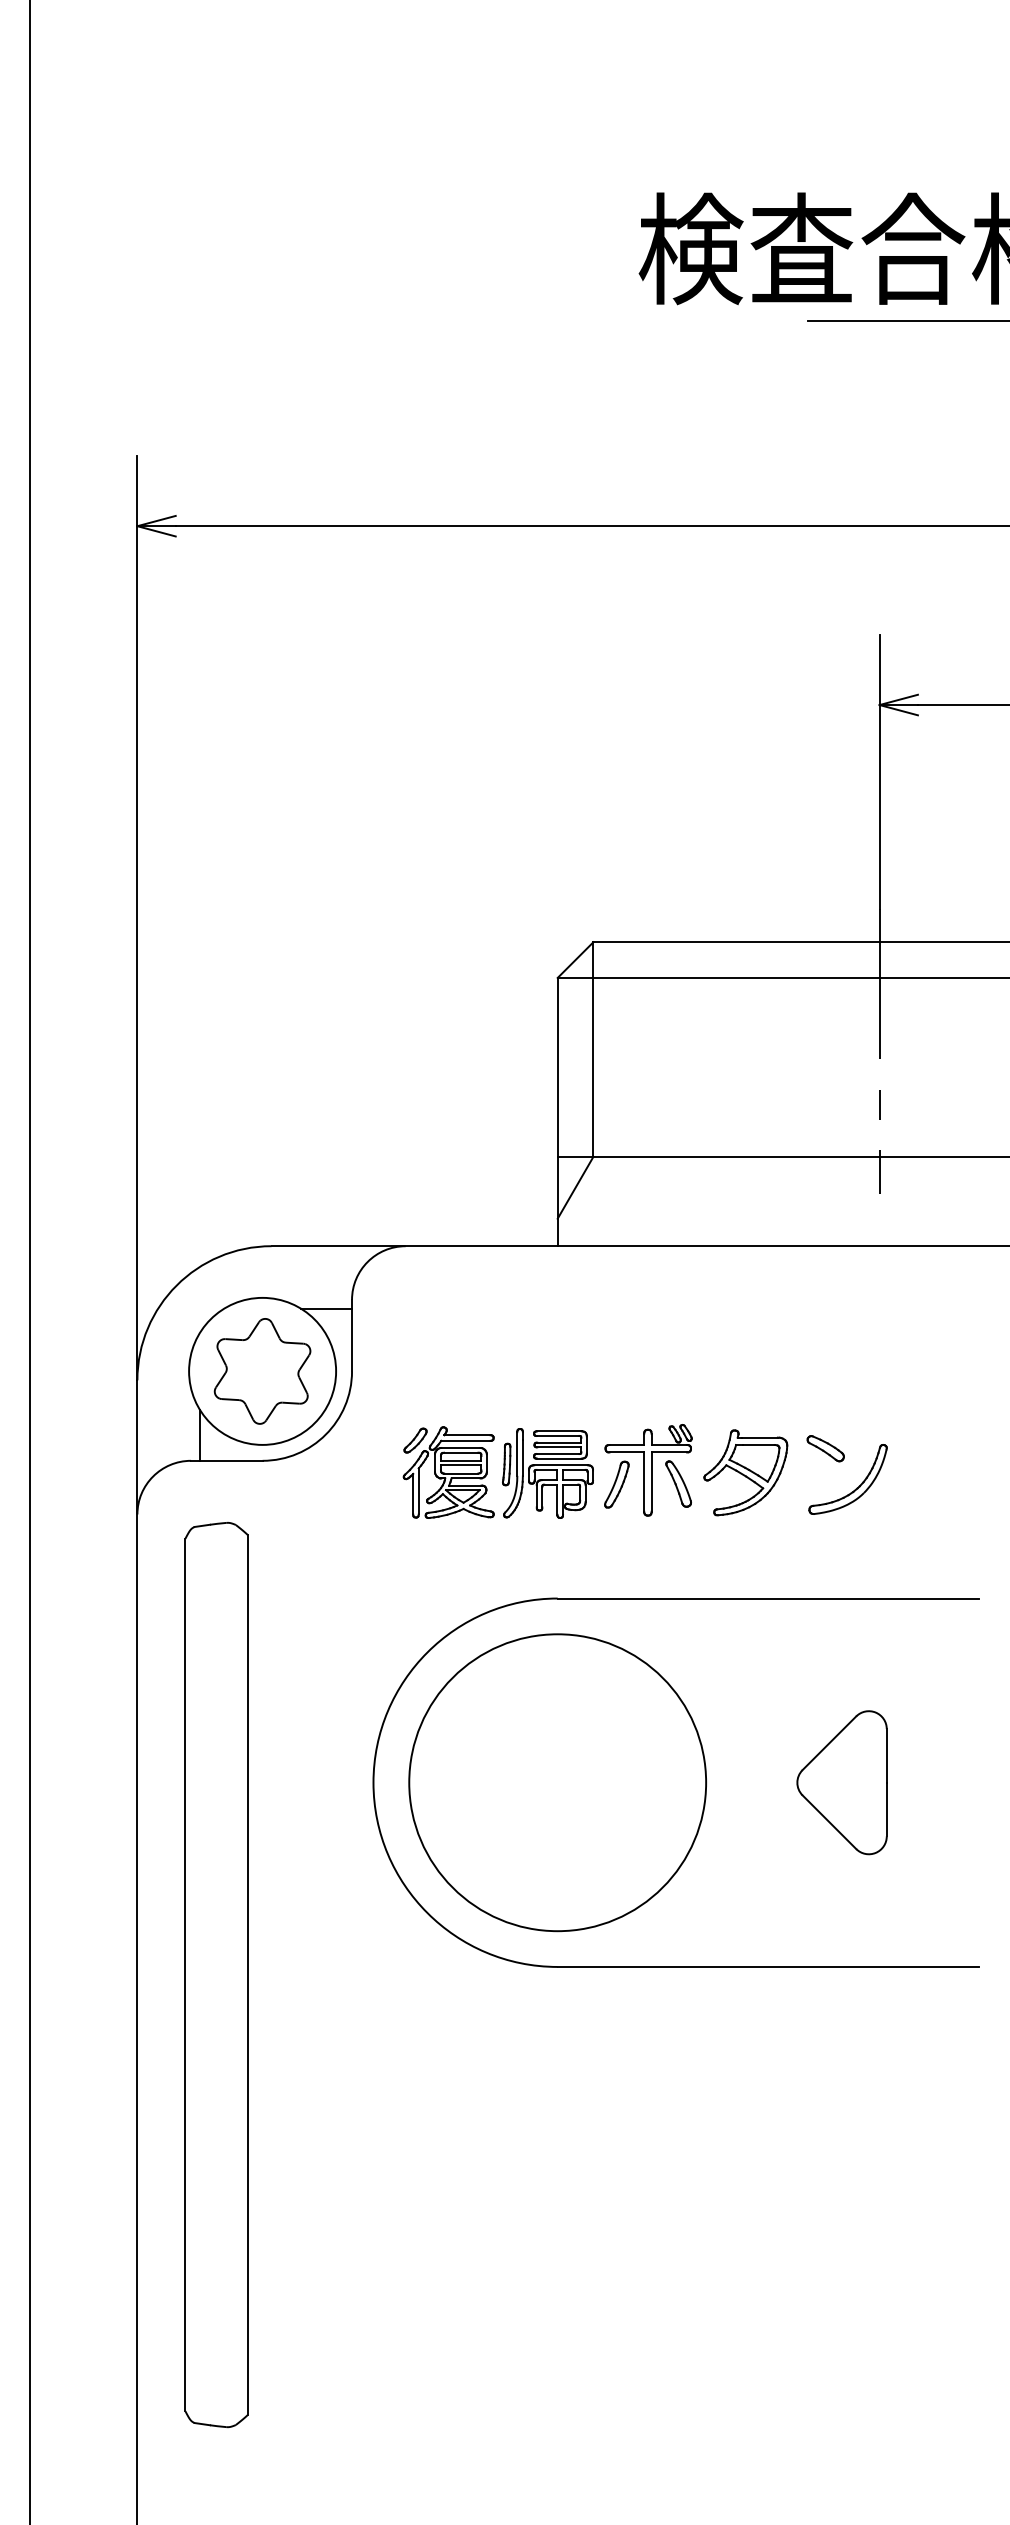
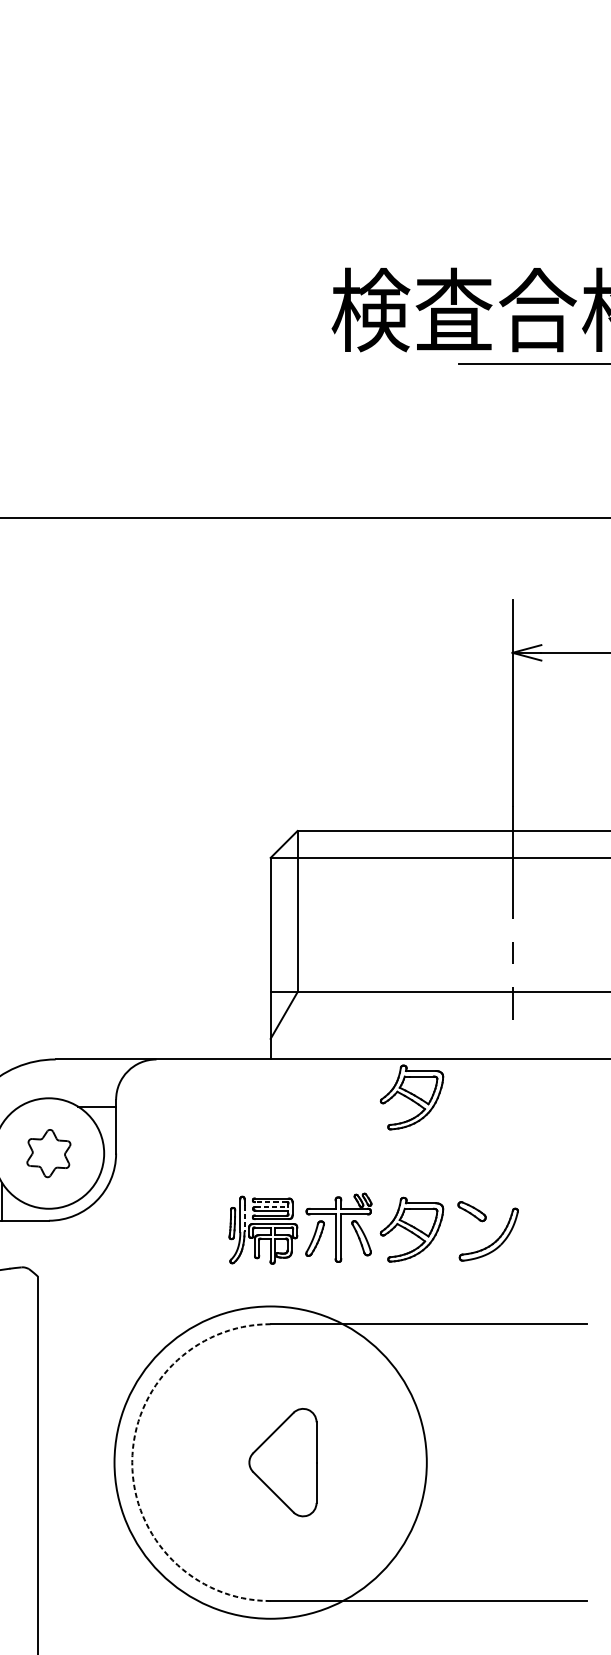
part: (745, 1296) -> (411, 1097), added
part: (262, 1371) -> (48, 1153), size x0.6
line: (557, 1436) -> (270, 1202), solid -> dashed
line: (559, 1442) -> (272, 1206), solid -> dashed
line: (522, 1458) -> (244, 1218), solid -> dashed
part: (448, 1472) -> (188, 1229), removed
arc: (373, 1782) -> (132, 1462), solid -> dashed
circle: (557, 1782) -> (270, 1462), size x1.4
part: (841, 1782) -> (282, 1462), moved

